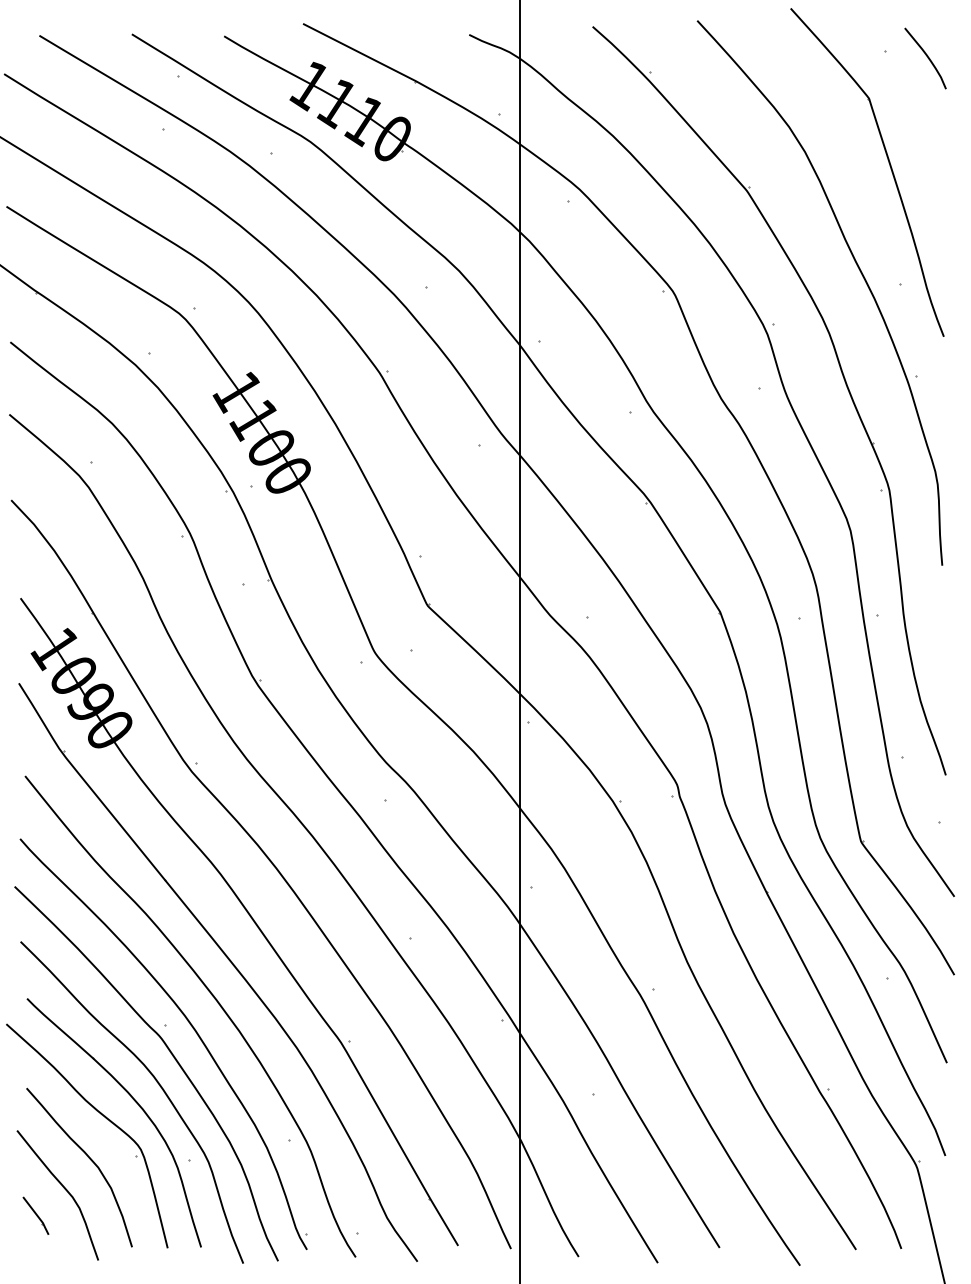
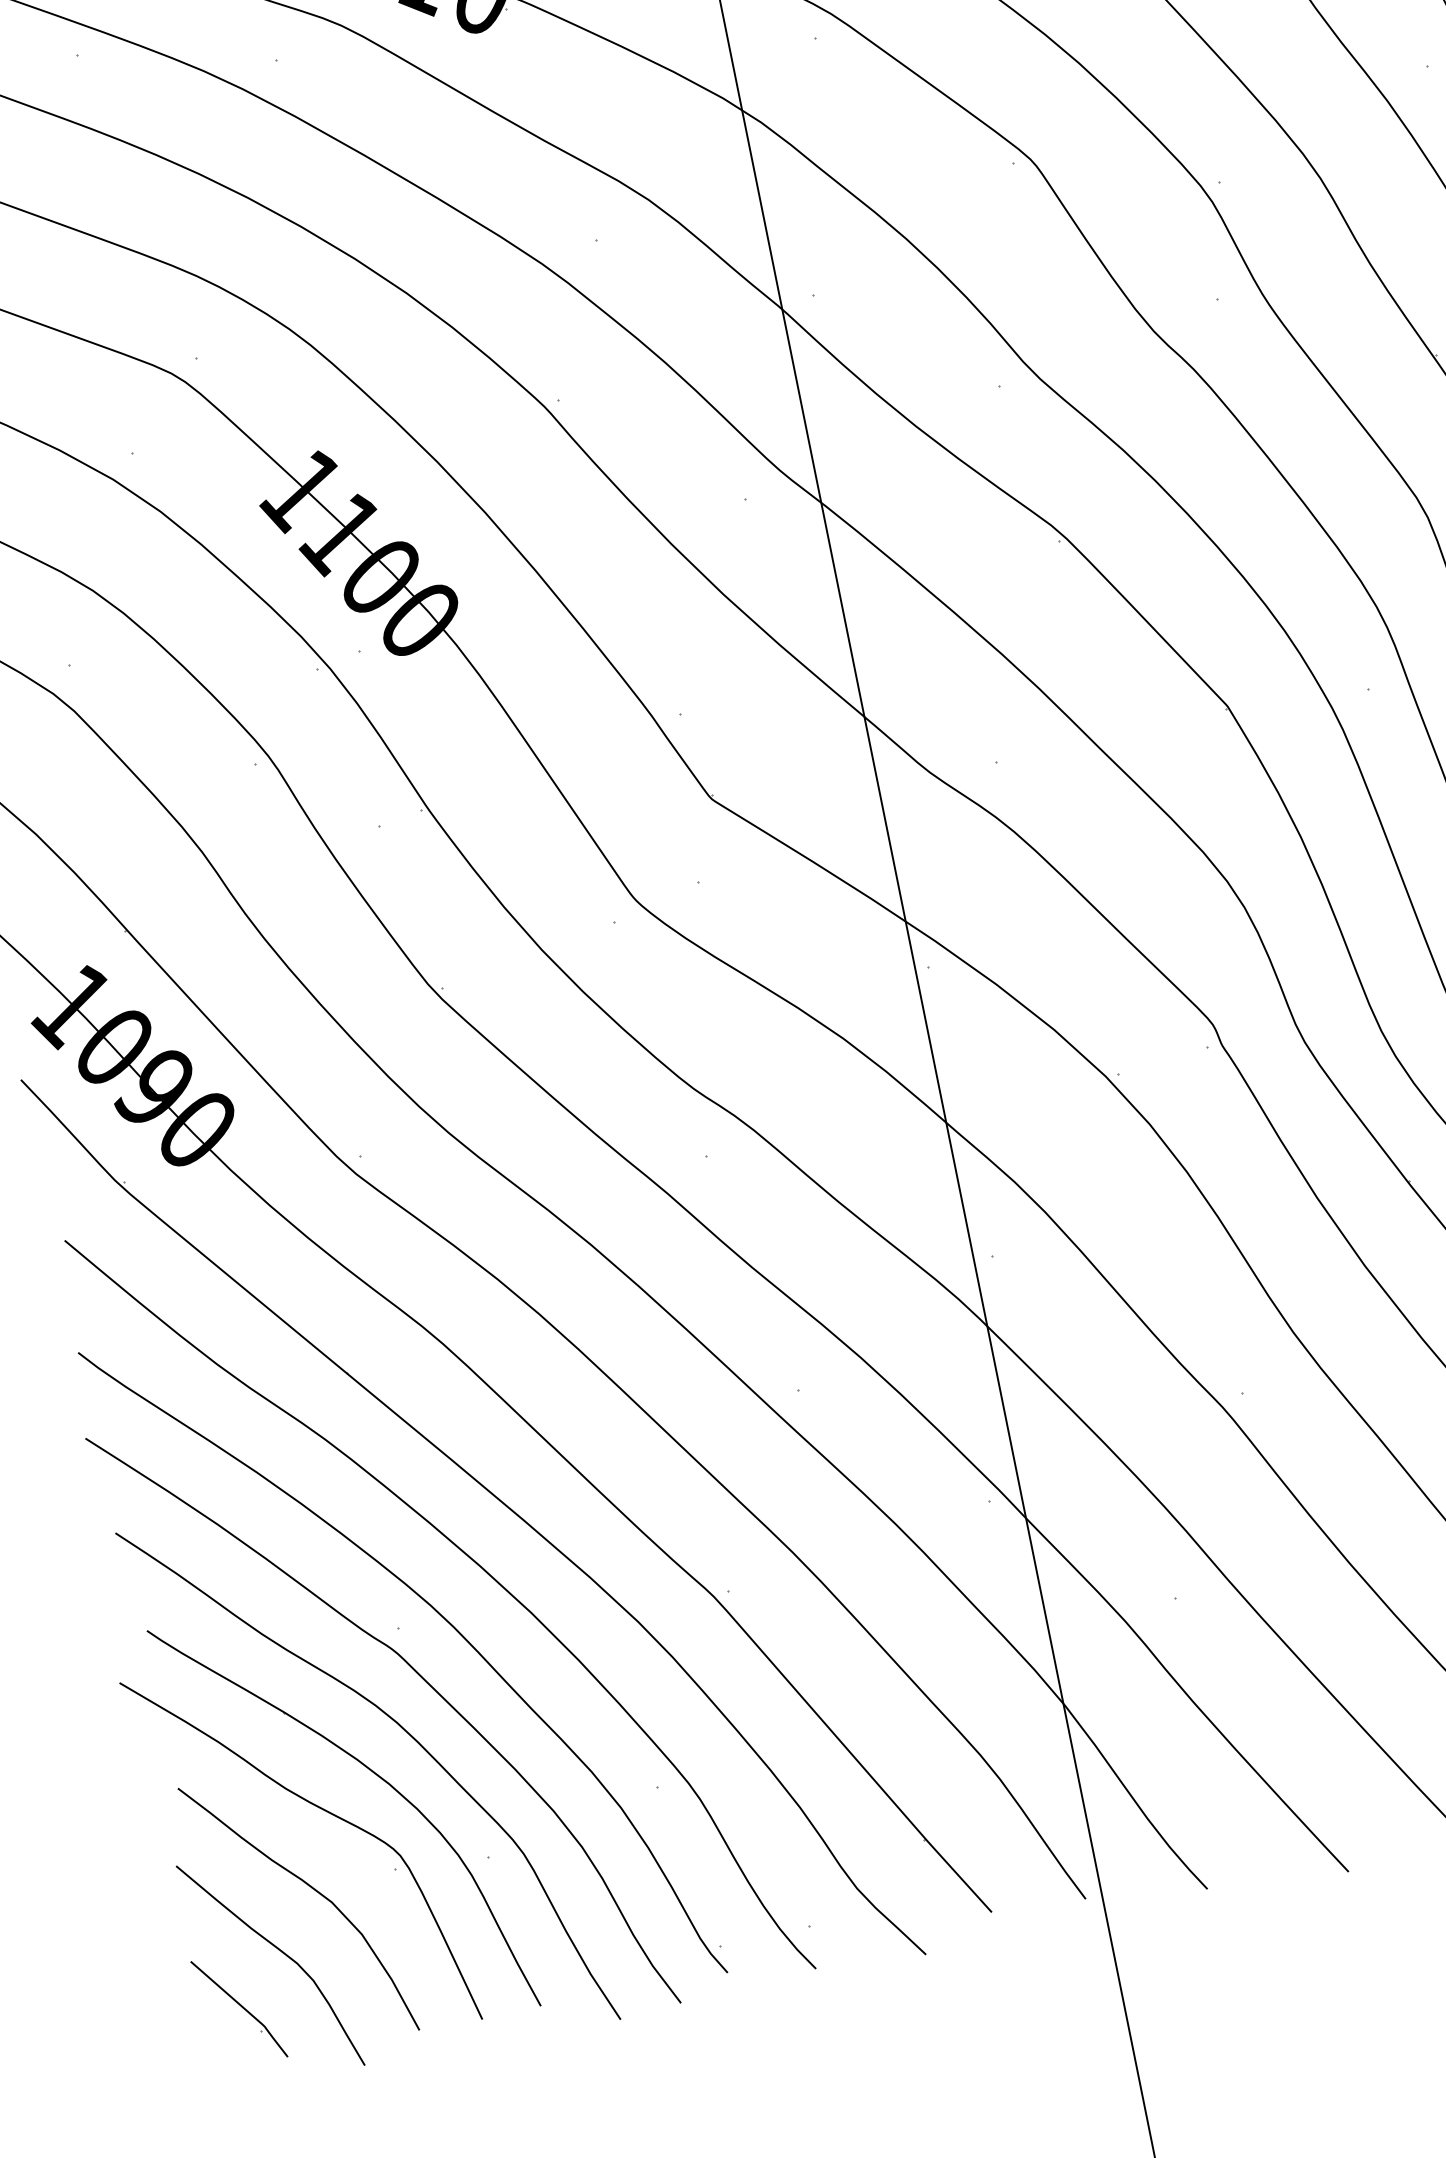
part: (35, 1215) -> (238, 2008), size x1.67

